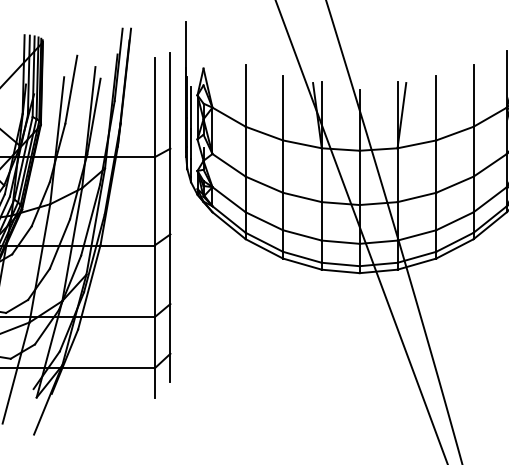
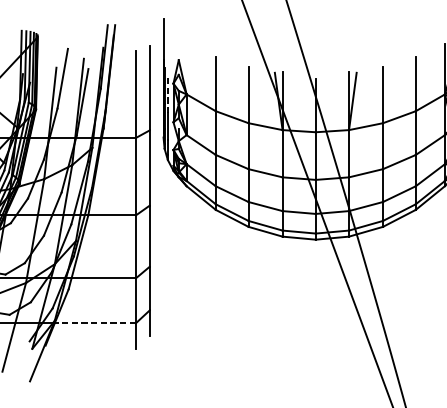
line: (191, 107) -> (168, 94), solid -> dashed
line: (107, 368) -> (94, 323), solid -> dashed

